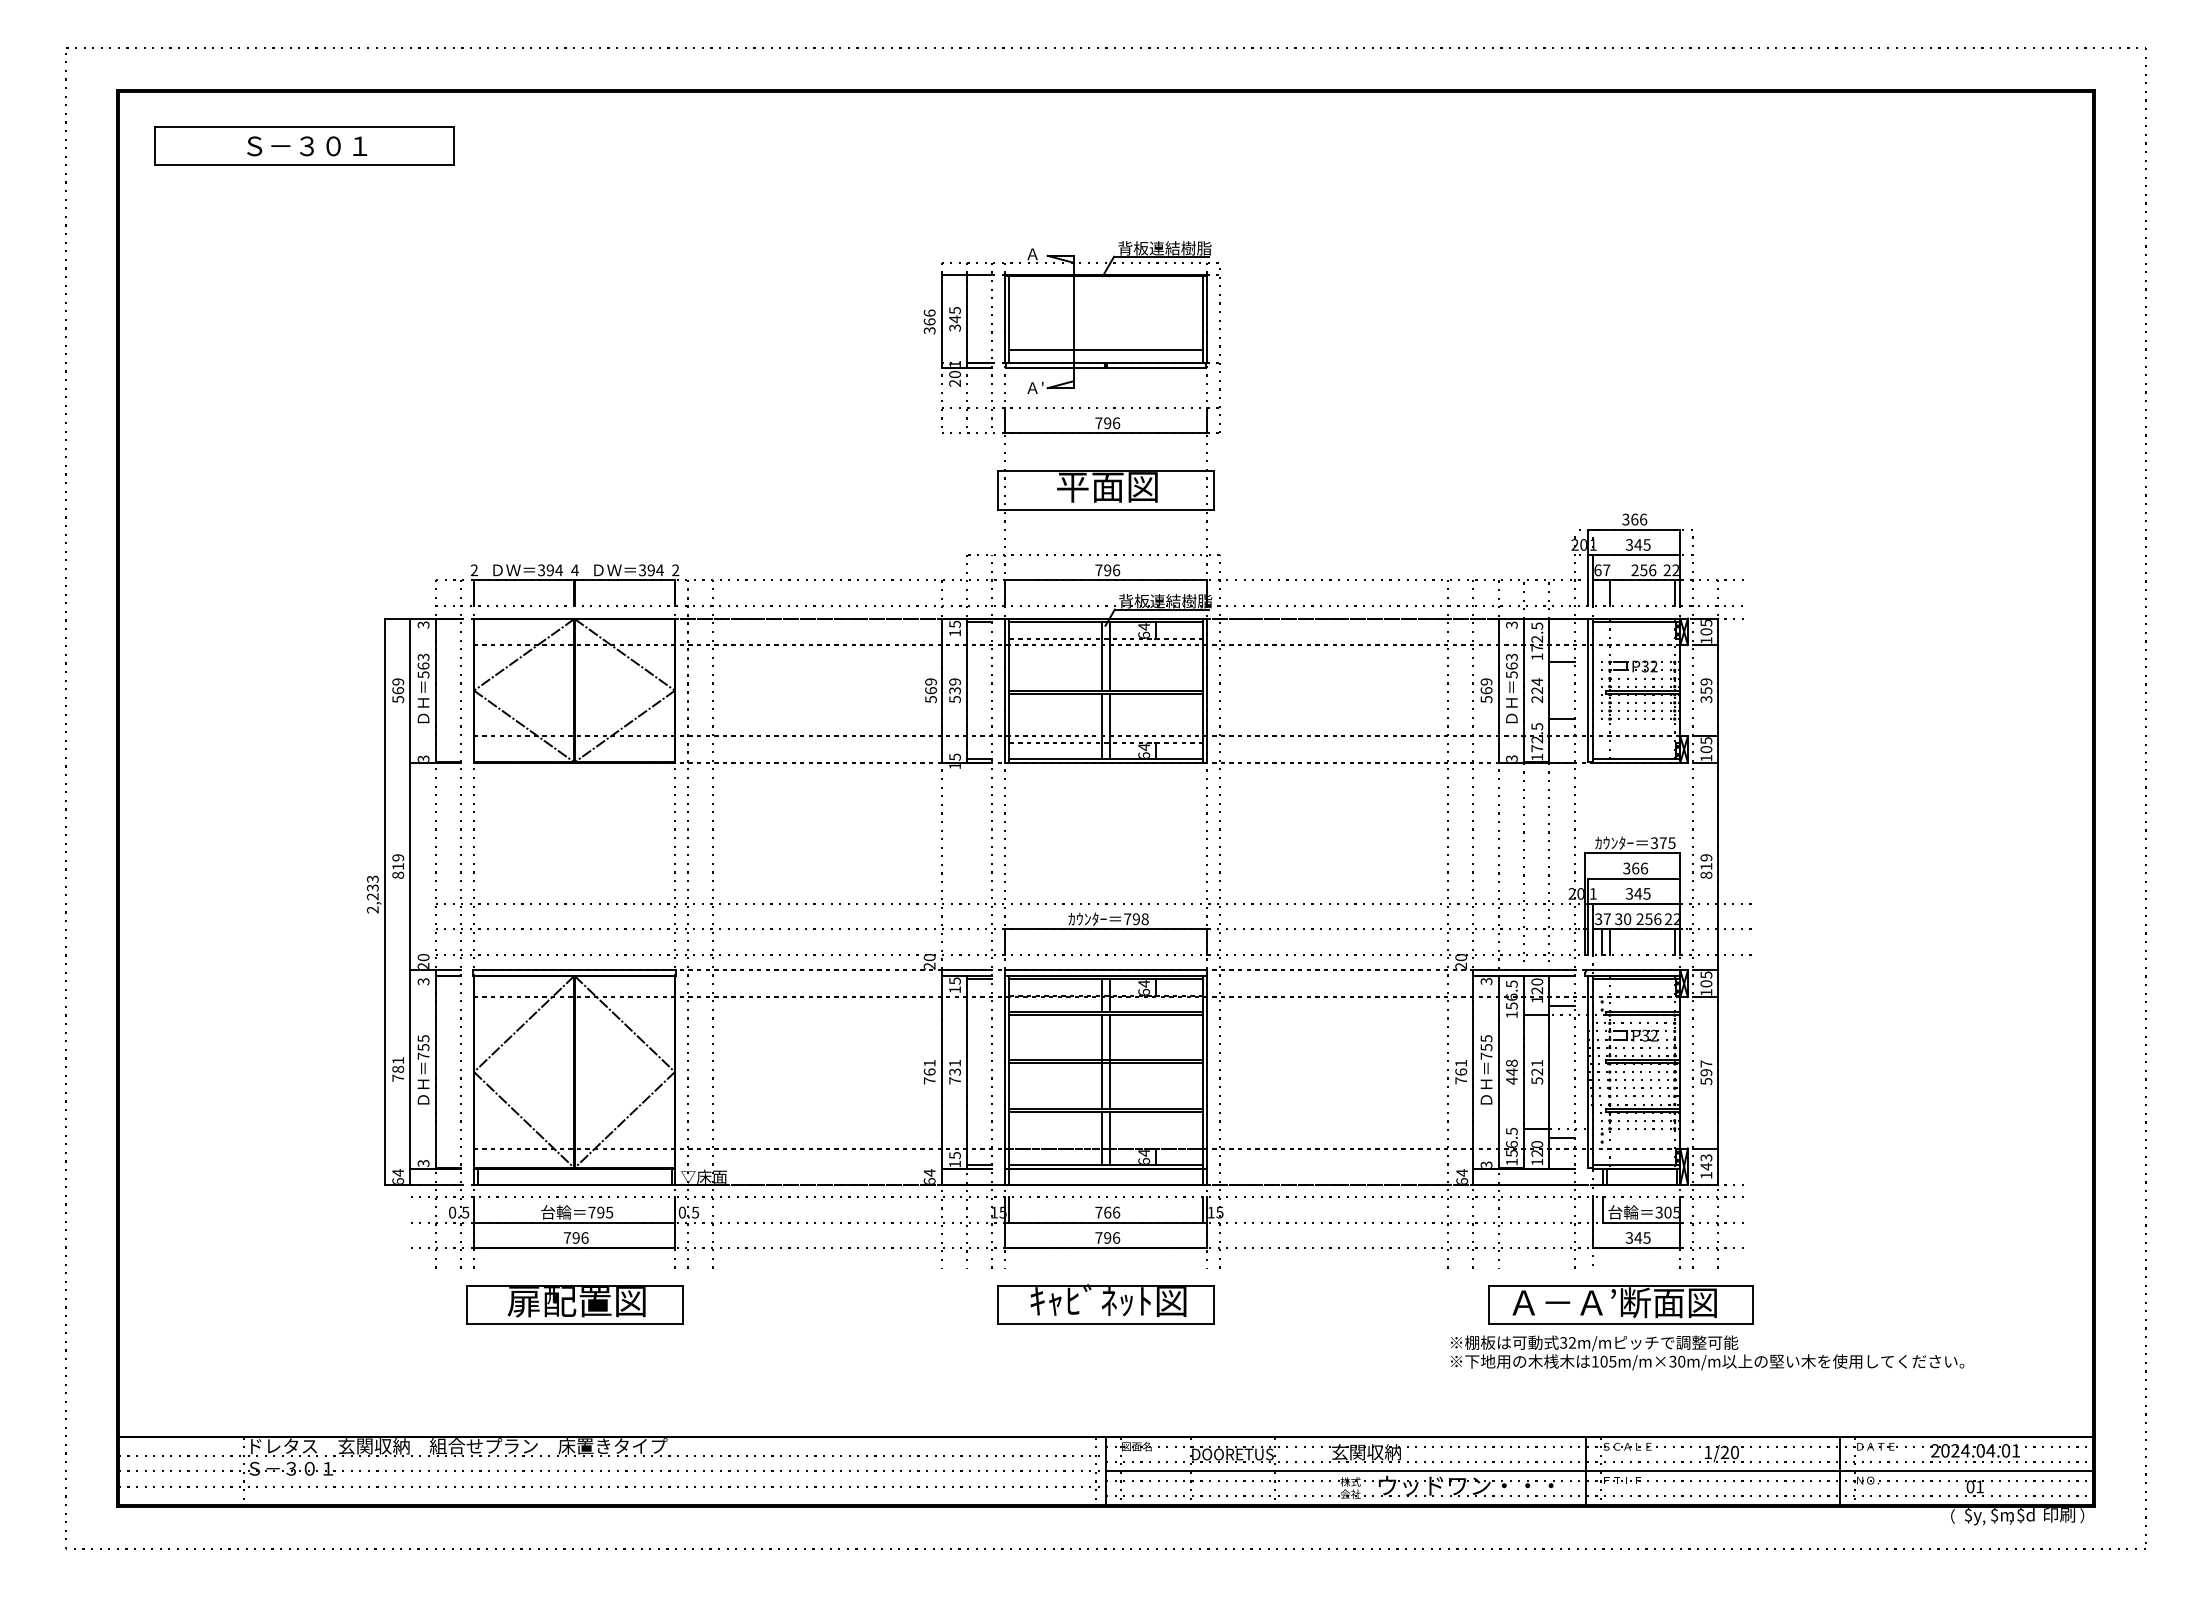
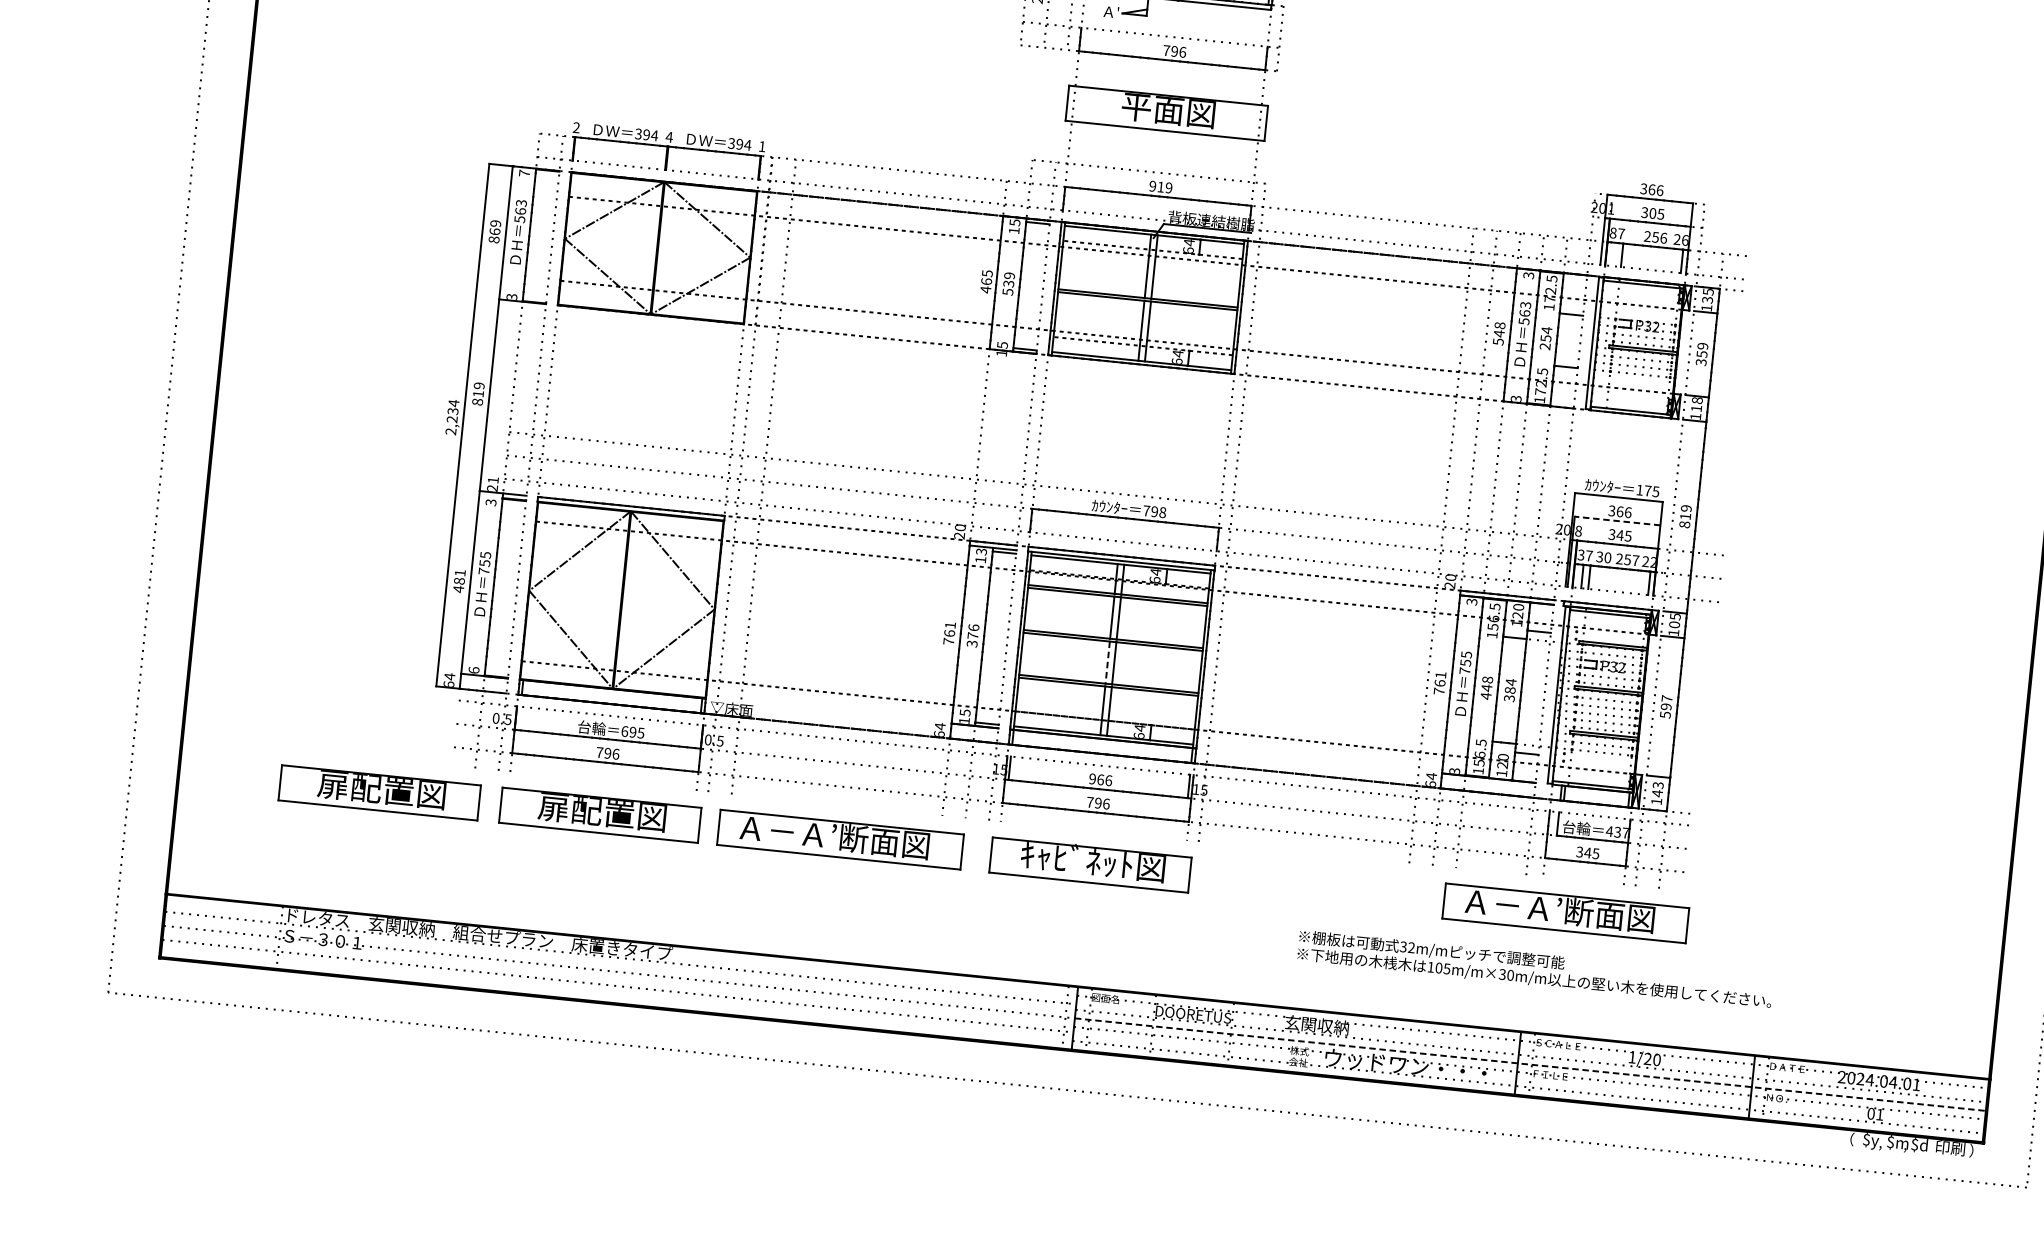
text: (1638, 544) -> (1653, 213), 345 -> 305
text: (675, 570) -> (762, 146), 2 -> 1
text: (1107, 570) -> (1160, 187), 796 -> 919
text: (1597, 570) -> (1612, 233), 67 -> 87
text: (1675, 570) -> (1684, 240), 22 -> 26
text: (423, 624) -> (524, 173), 3 -> 7
text: (1706, 631) -> (1707, 299), 105 -> 135
text: (1486, 686) -> (1499, 329), 569 -> 548
text: (930, 690) -> (986, 281), 569 -> 465
text: (1537, 690) -> (1546, 338), 224 -> 254
text: (397, 699) -> (493, 239), 569 -> 869
text: (1706, 745) -> (1697, 404), 105 -> 118
text: (1653, 843) -> (1638, 490), 375 -> 175
line: (1633, 878) -> (1617, 520), solid -> dashed
text: (372, 879) -> (453, 403), 2,233 -> 2,234
text: (1592, 893) -> (1577, 530), 1 -> 8
text: (1657, 919) -> (1635, 560), 256 -> 257
text: (423, 957) -> (493, 480), 20 -> 21
text: (954, 980) -> (981, 551), 15 -> 13
text: (954, 1071) -> (972, 635), 731 -> 376
text: (1537, 1071) -> (1510, 689), 521 -> 384
text: (397, 1078) -> (457, 589), 781 -> 481
line: (1102, 1086) -> (1107, 662), solid -> dashed
text: (423, 1162) -> (474, 669), 3 -> 6
text: (591, 1212) -> (624, 731), 795 -> 695
text: (1098, 1212) -> (1092, 778), 766 -> 966
text: (1666, 1212) -> (1616, 832), 305 -> 437
part: (335, 1304) -> (379, 792), added
part: (834, 1304) -> (840, 839), added
text: (1707, 1352) -> (1535, 969), moved
line: (1599, 1471) -> (1530, 1064), solid -> dashed

